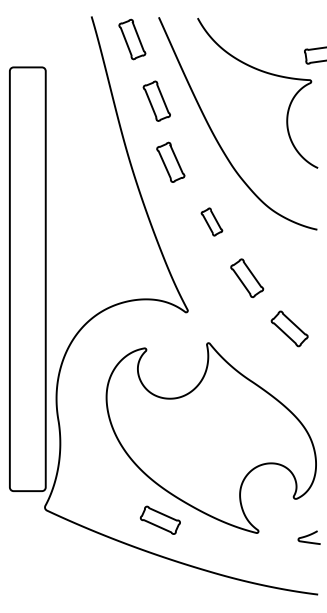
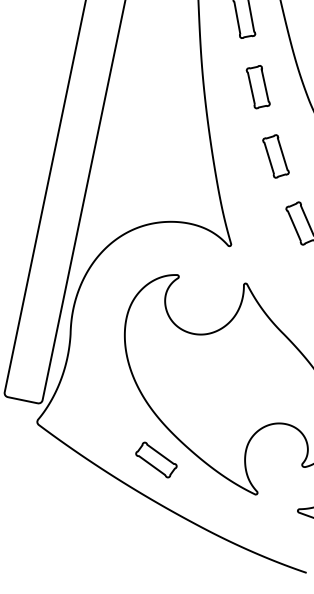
part: (170, 161) -> (258, 86), moved
part: (211, 221) -> (275, 155), size x1.43

